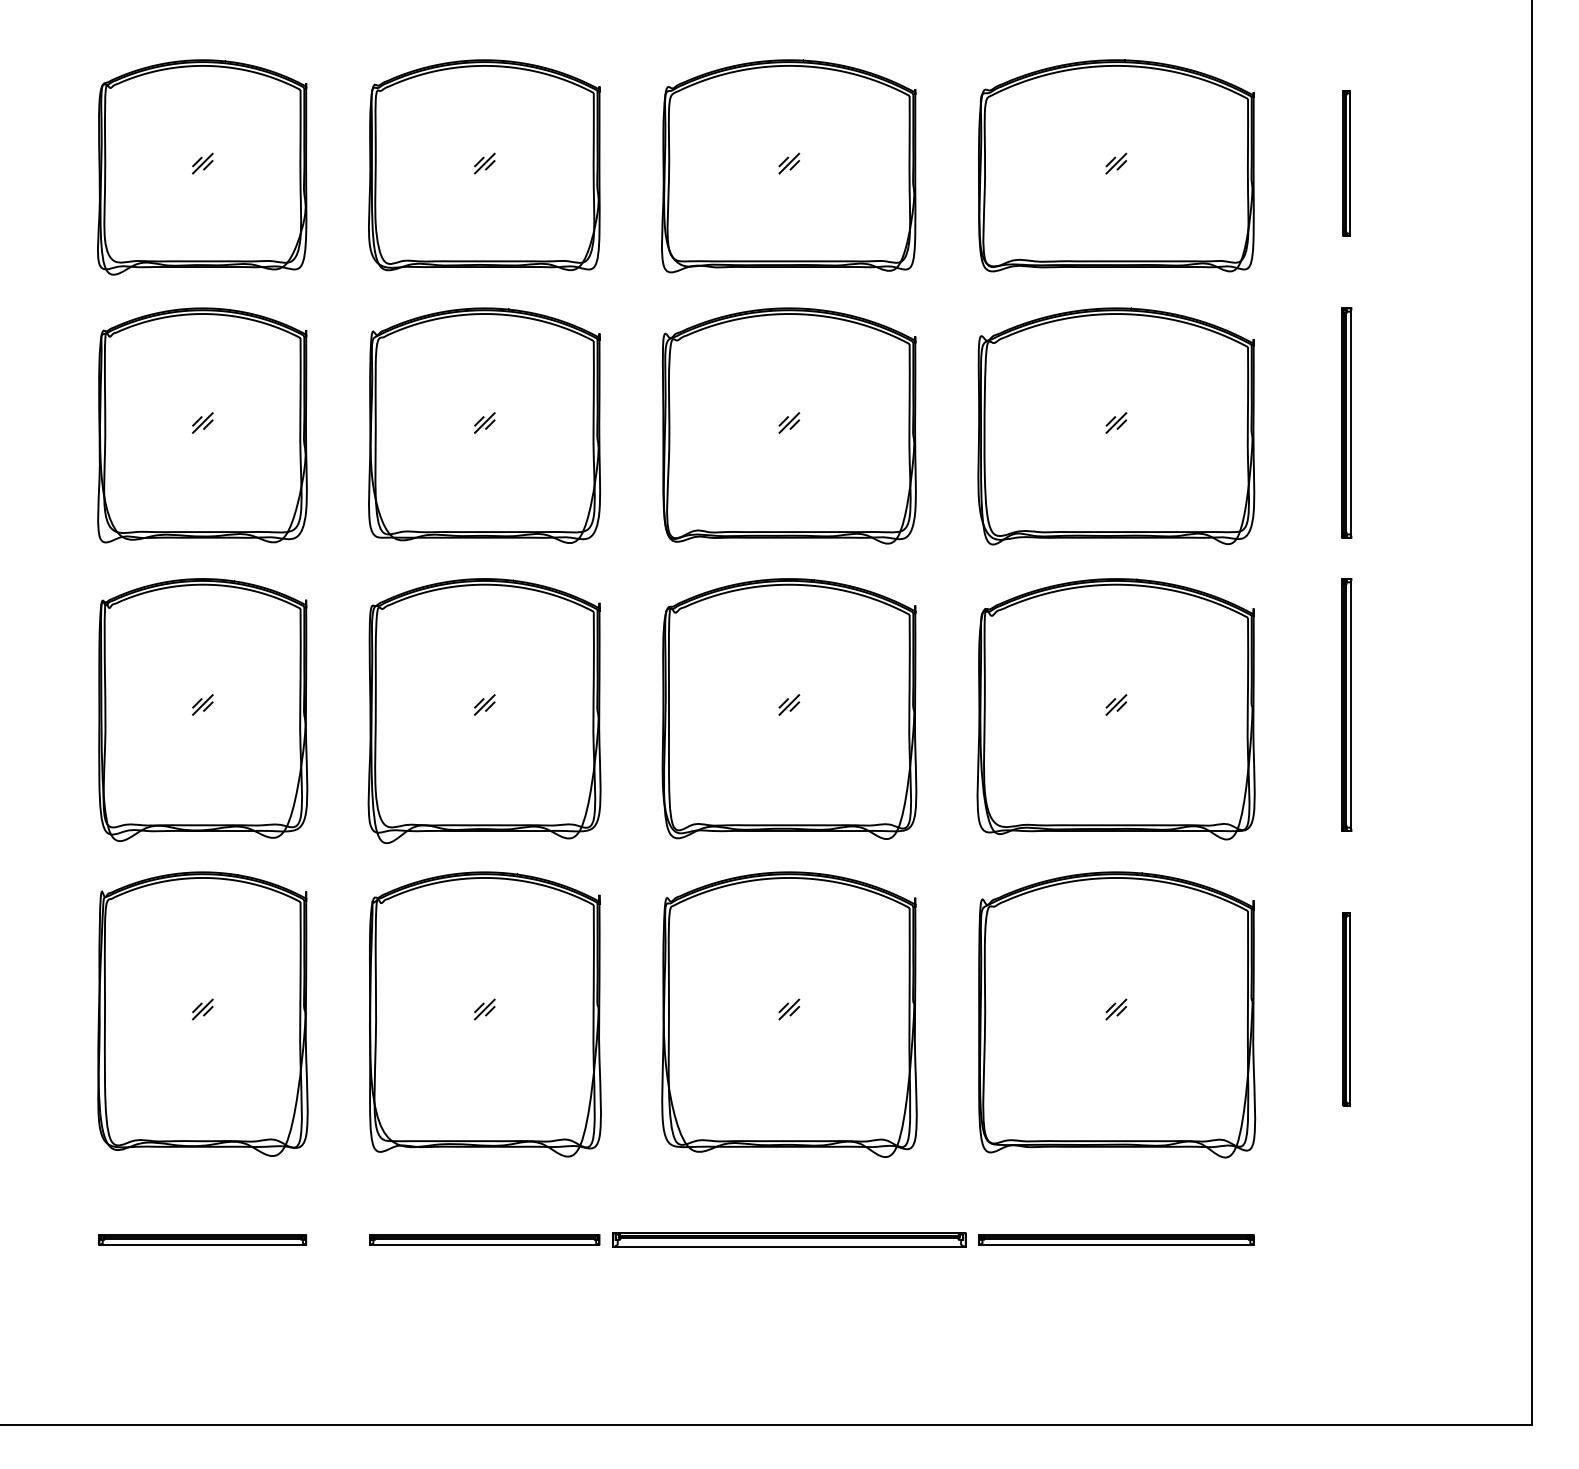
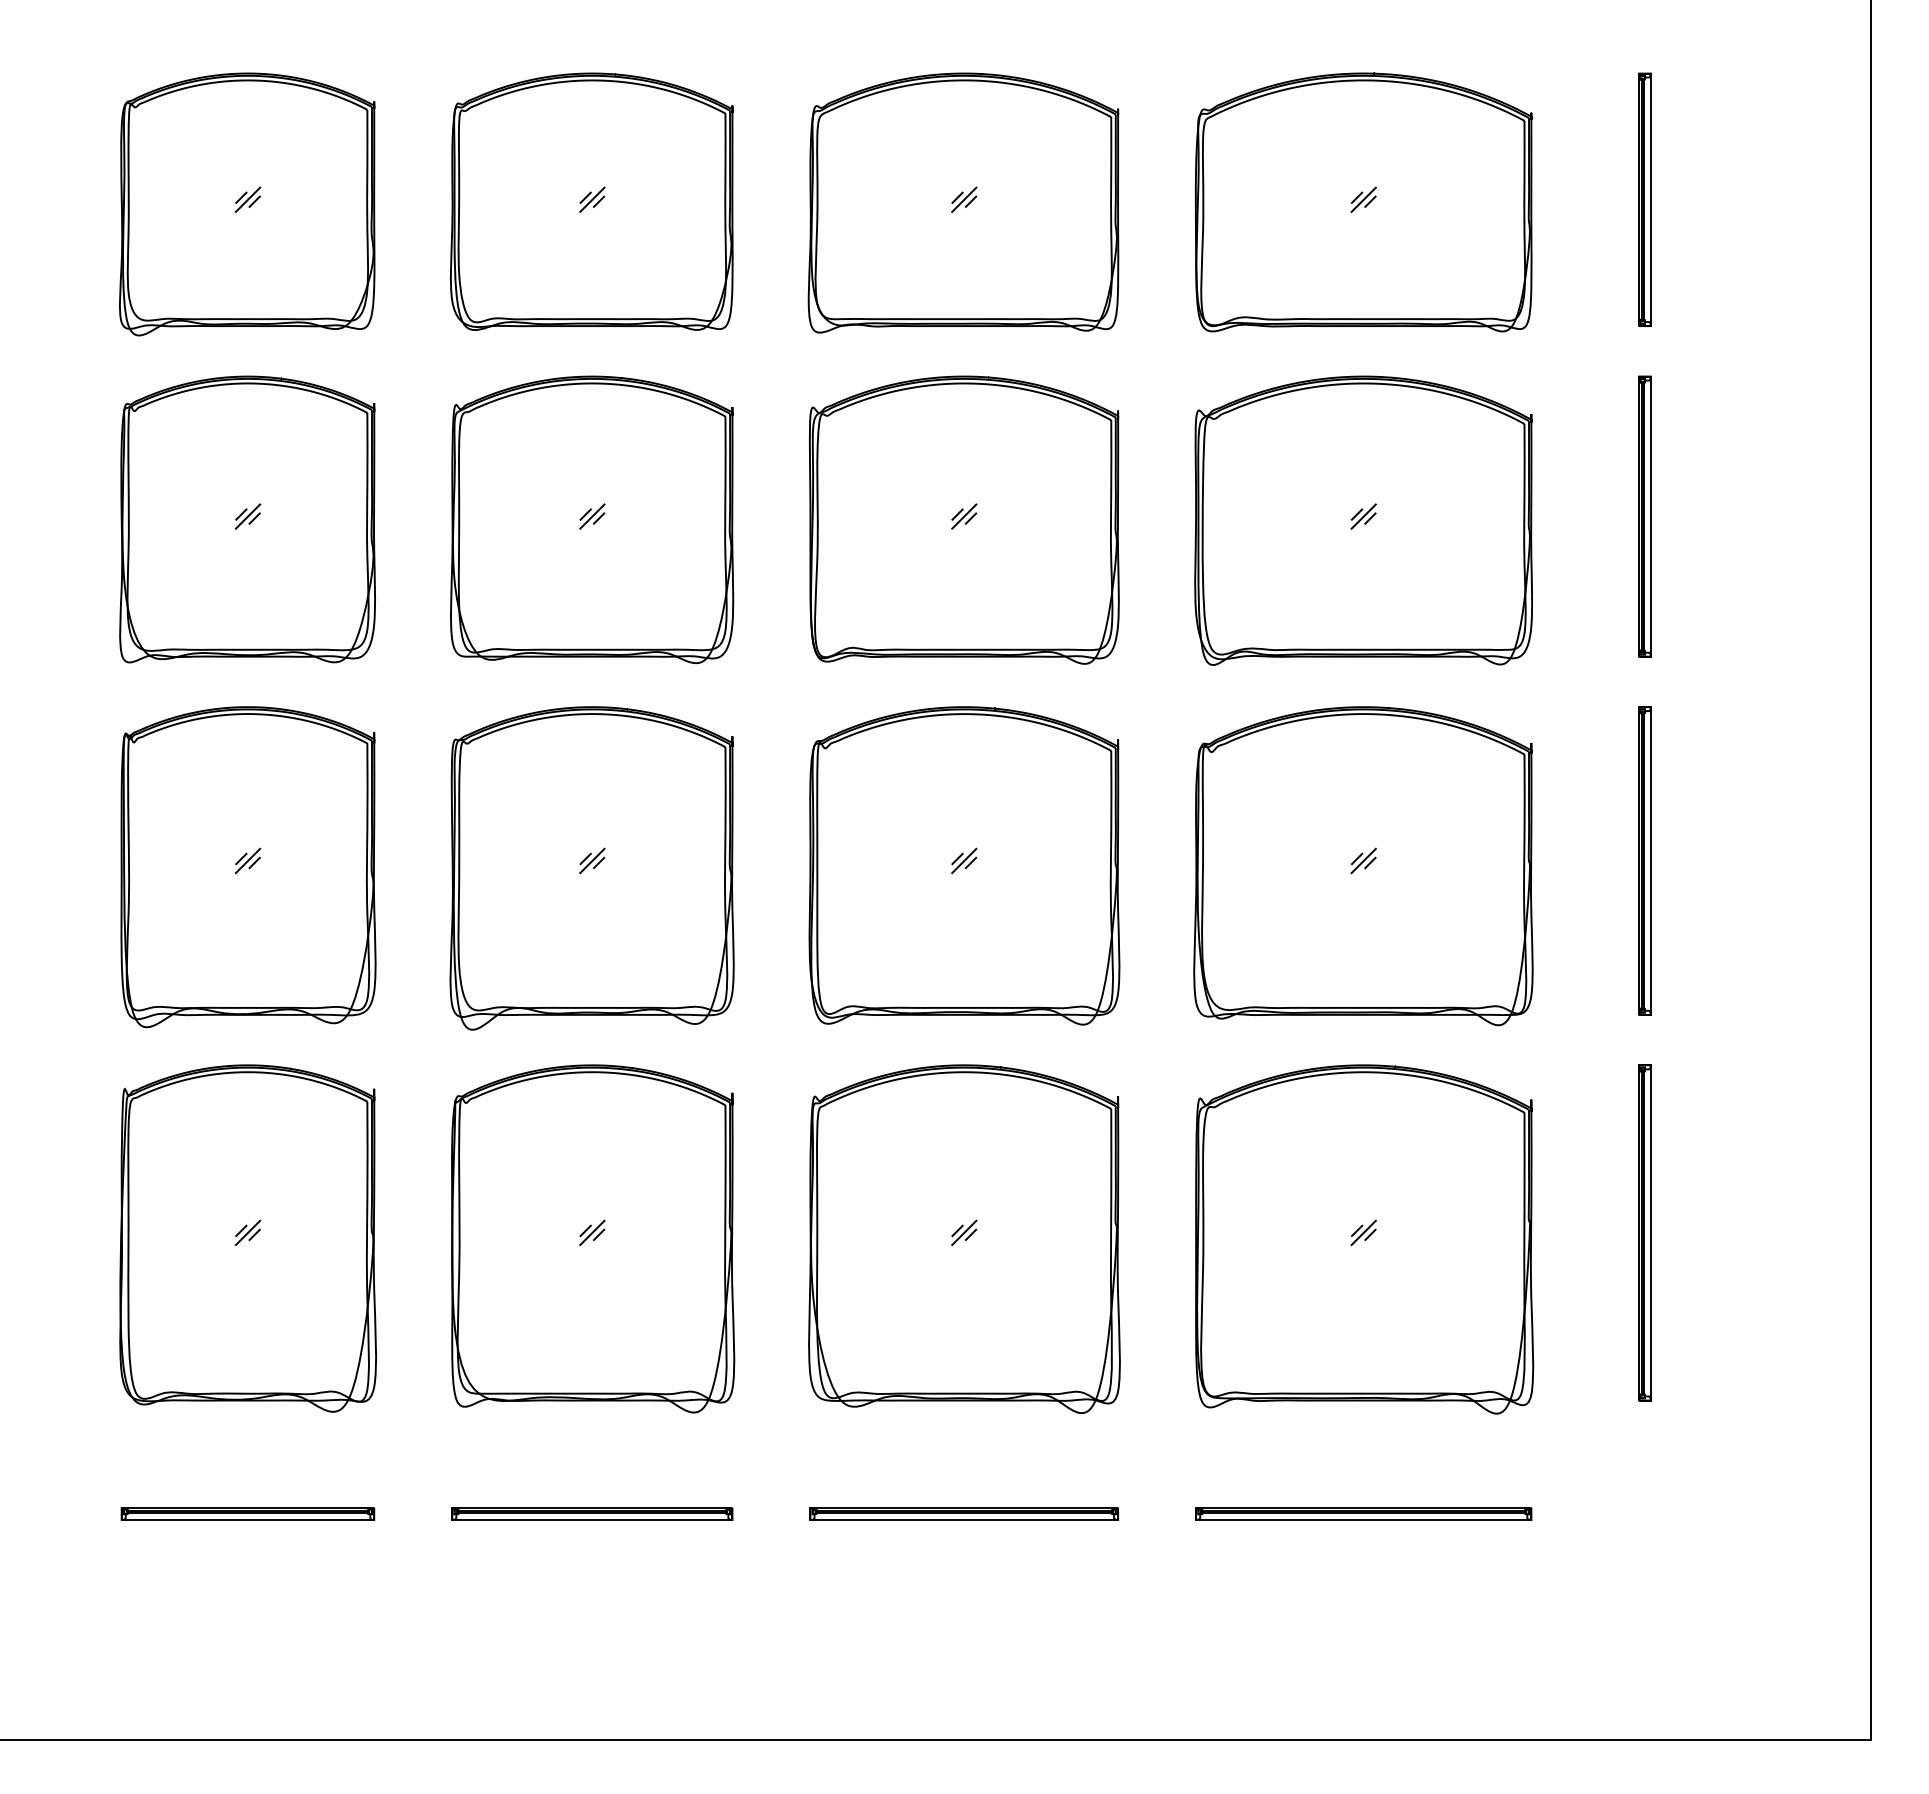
part: (1346, 163) -> (1644, 199), size x1.43
part: (1346, 1009) -> (1644, 1232), size x1.43
part: (788, 1239) -> (963, 1513), size x0.71

